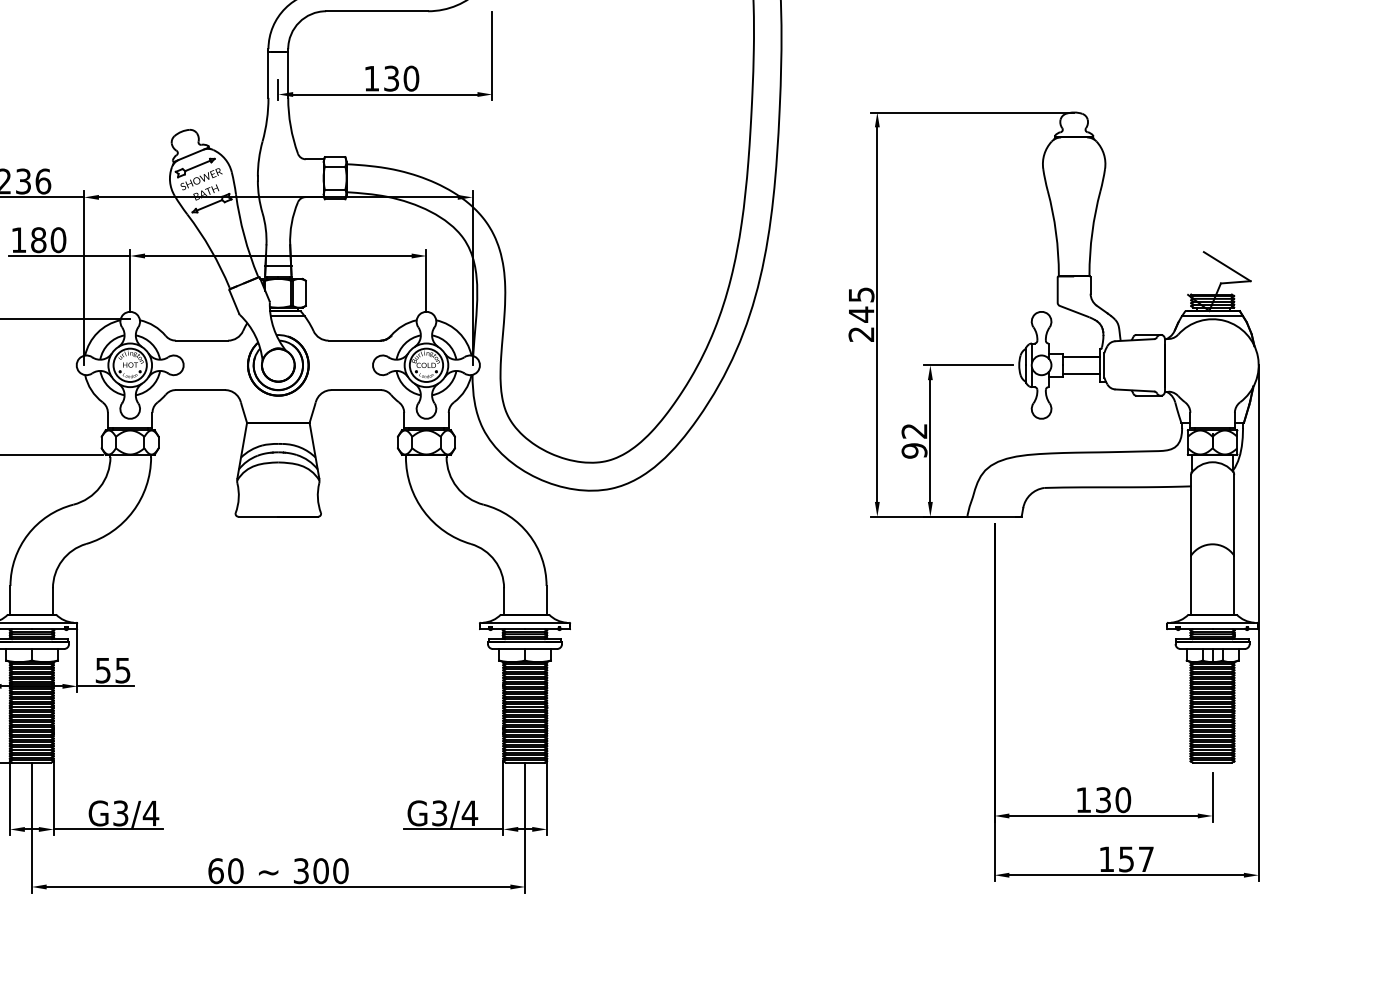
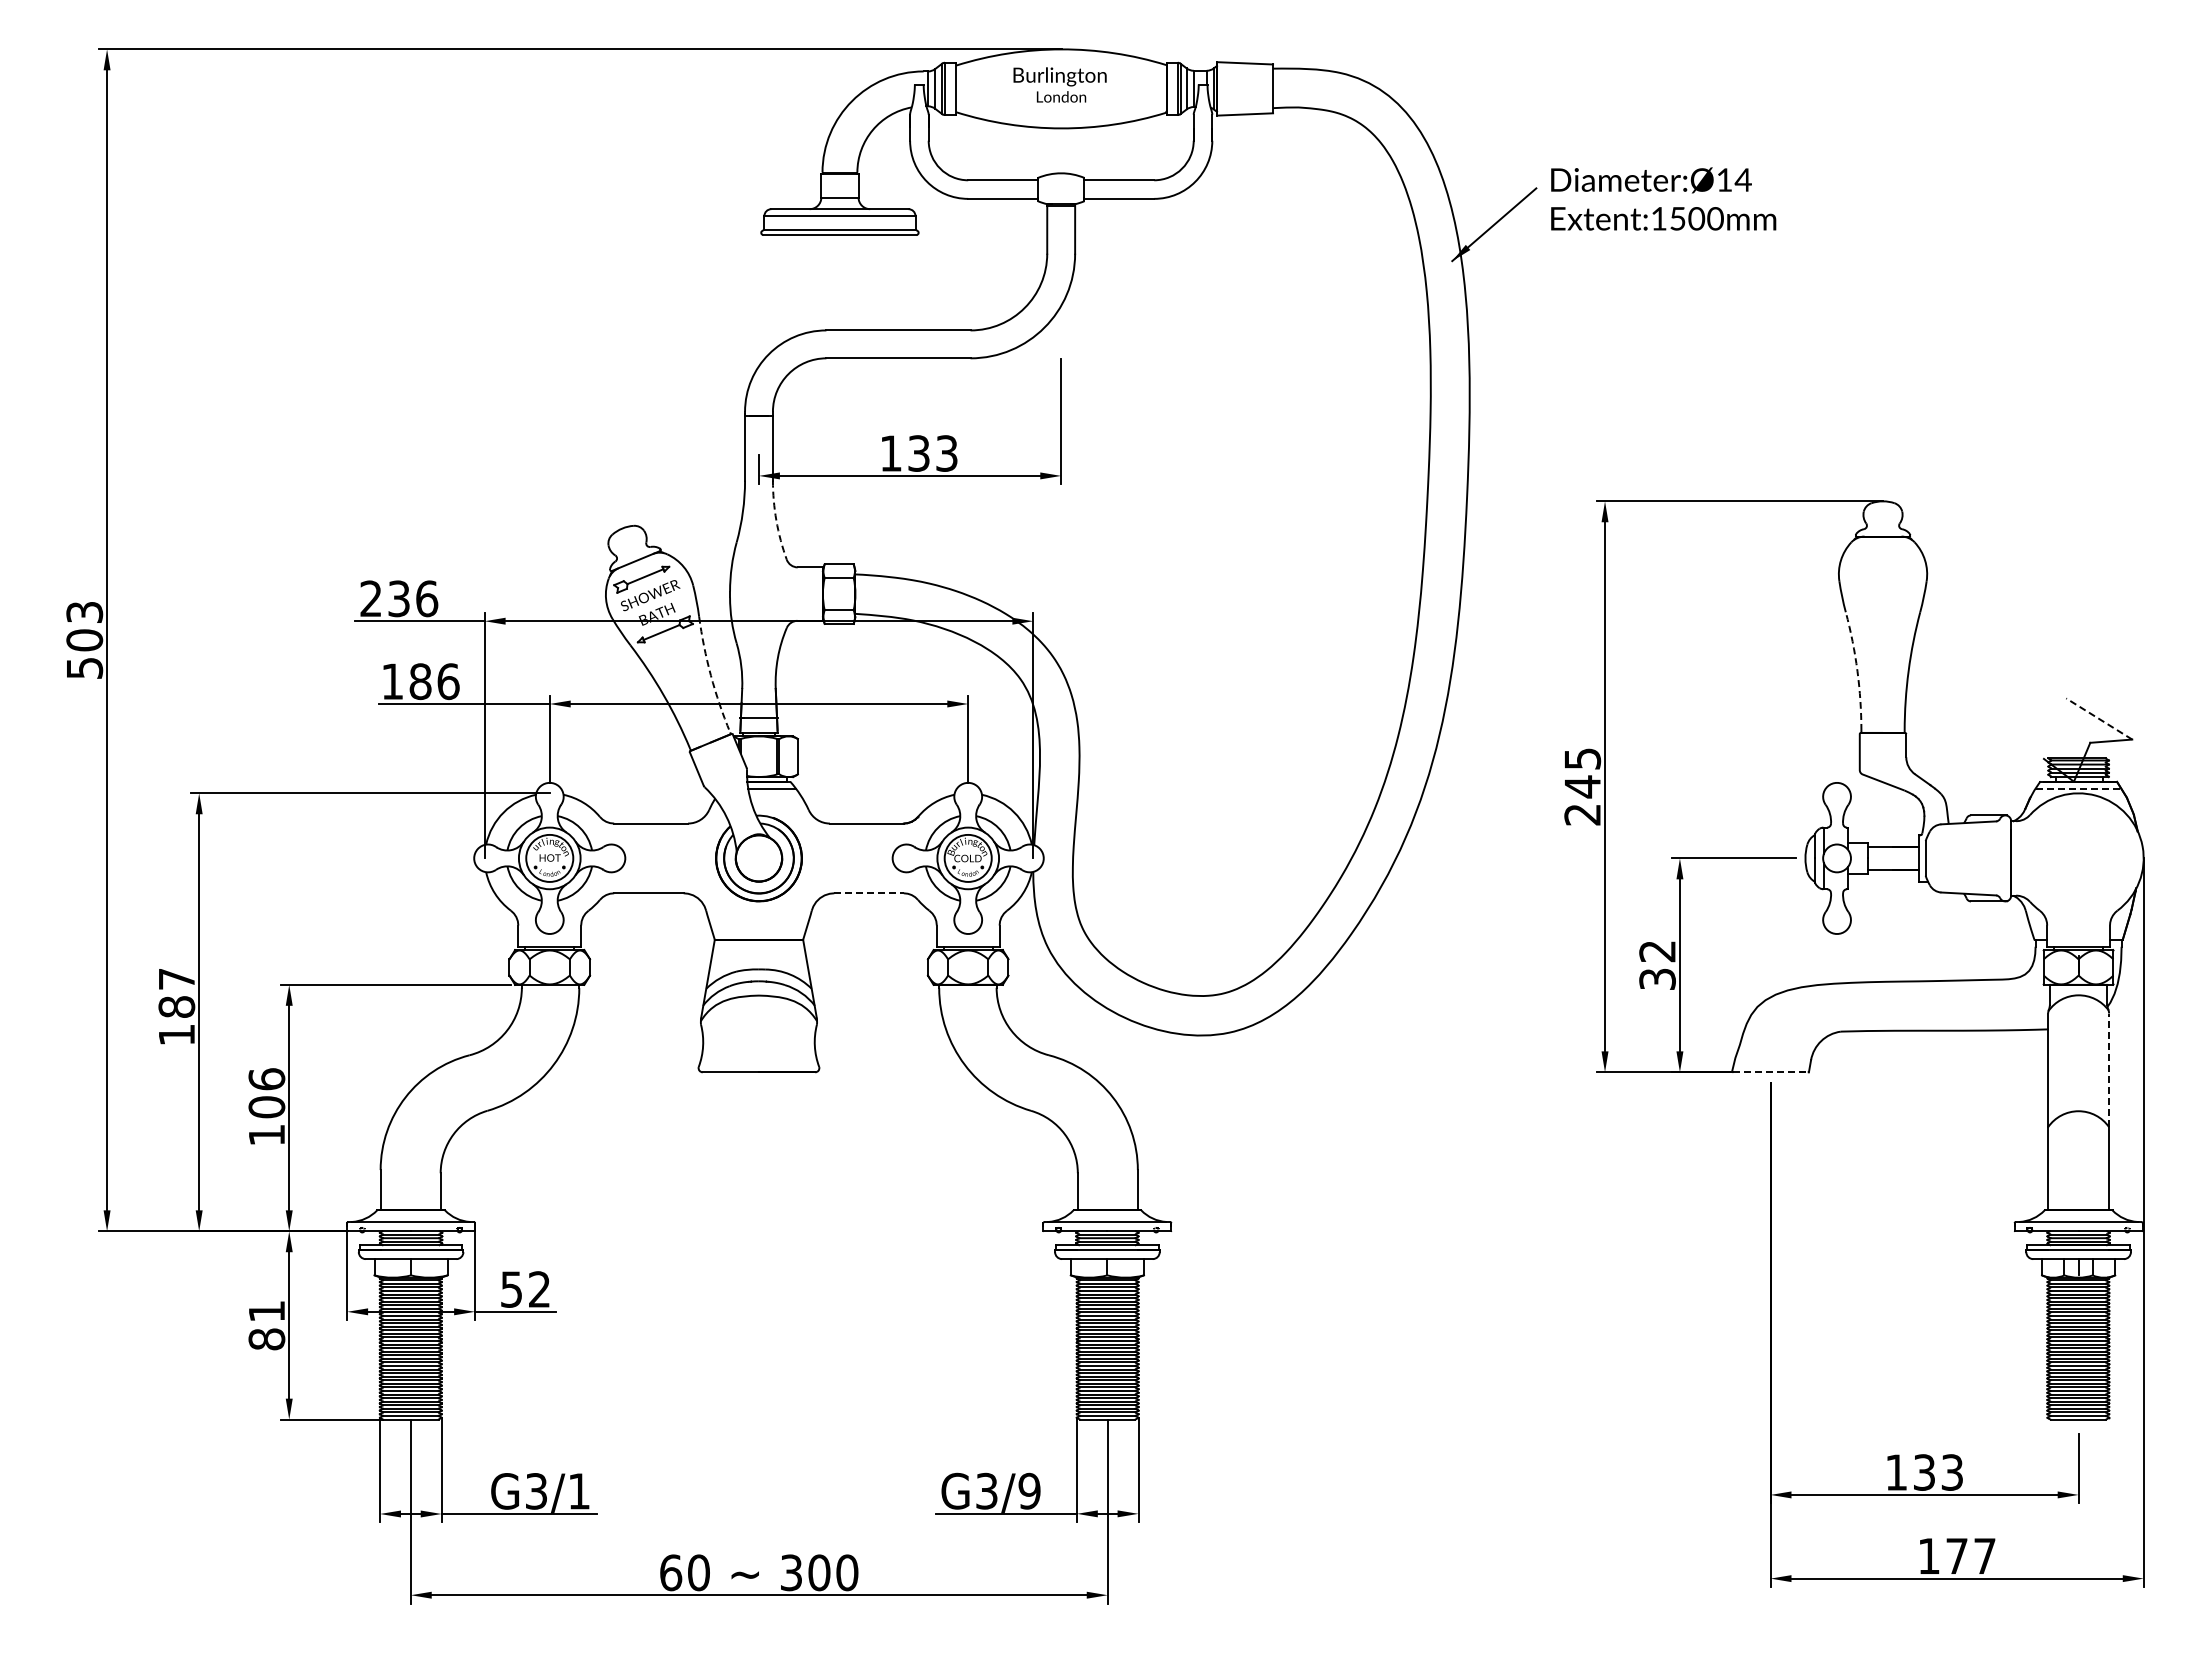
text: (411, 78) -> (946, 453), 130 -> 133
arc: (290, 126) -> (776, 520), solid -> dashed
arc: (1056, 232) -> (1857, 671), solid -> dashed
arc: (244, 235) -> (710, 675), solid -> dashed
text: (58, 240) -> (448, 681), 180 -> 186
line: (1227, 266) -> (2099, 719), solid -> dashed
line: (1212, 315) -> (2078, 788), solid -> dashed
line: (356, 390) -> (869, 893), solid -> dashed
text: (914, 451) -> (1657, 979), 92 -> 32
line: (1234, 515) -> (2109, 1070), solid -> dashed
line: (995, 516) -> (1771, 1072), solid -> dashed
text: (122, 670) -> (539, 1289), 55 -> 52
text: (1123, 800) -> (1952, 1472), 130 -> 133
text: (469, 812) -> (1029, 1490), G3/4 -> G3/9
text: (150, 813) -> (578, 1491), G3/4 -> G3/1
text: (1126, 859) -> (1956, 1556), 157 -> 177

